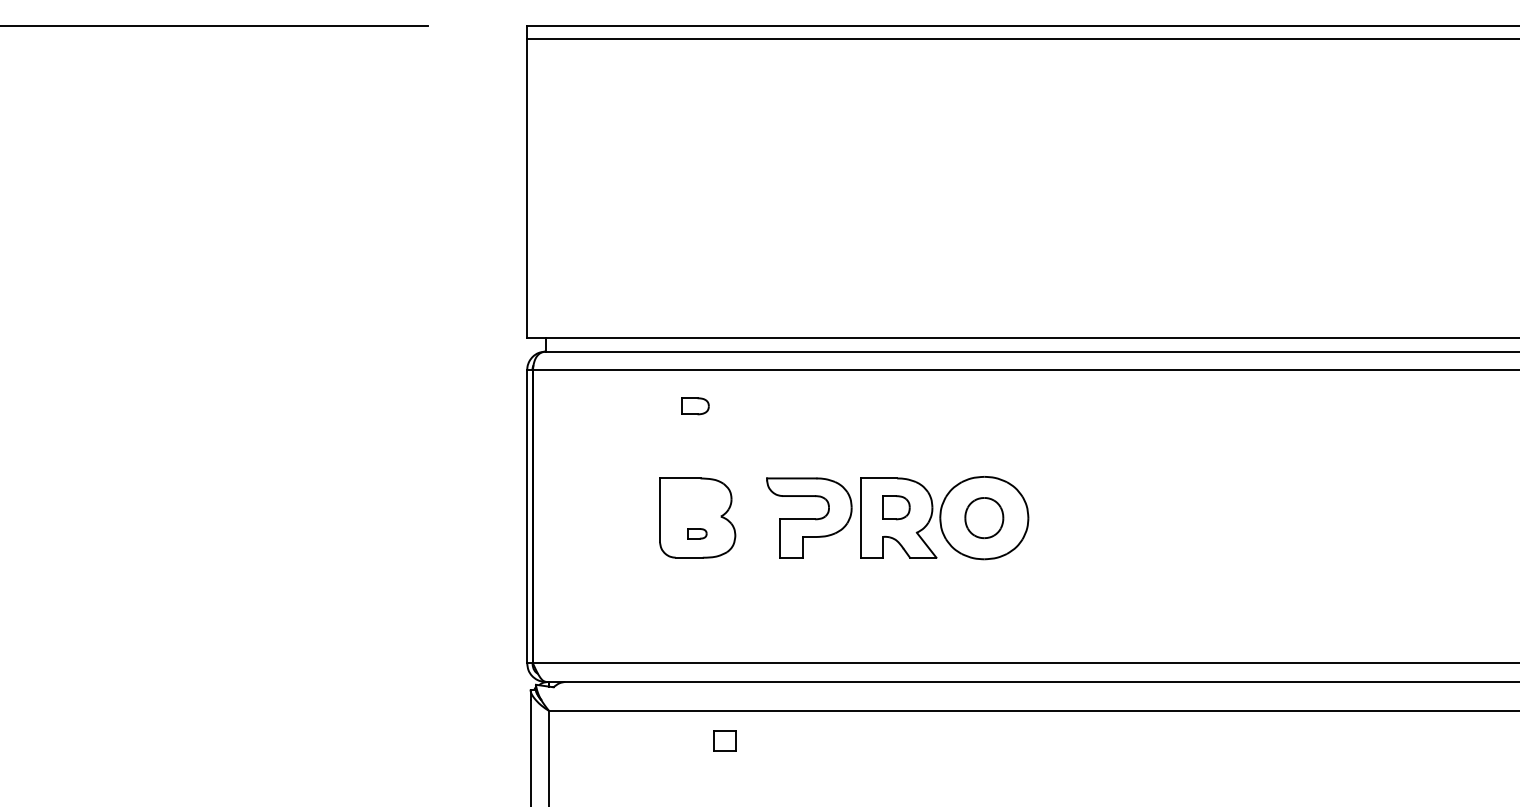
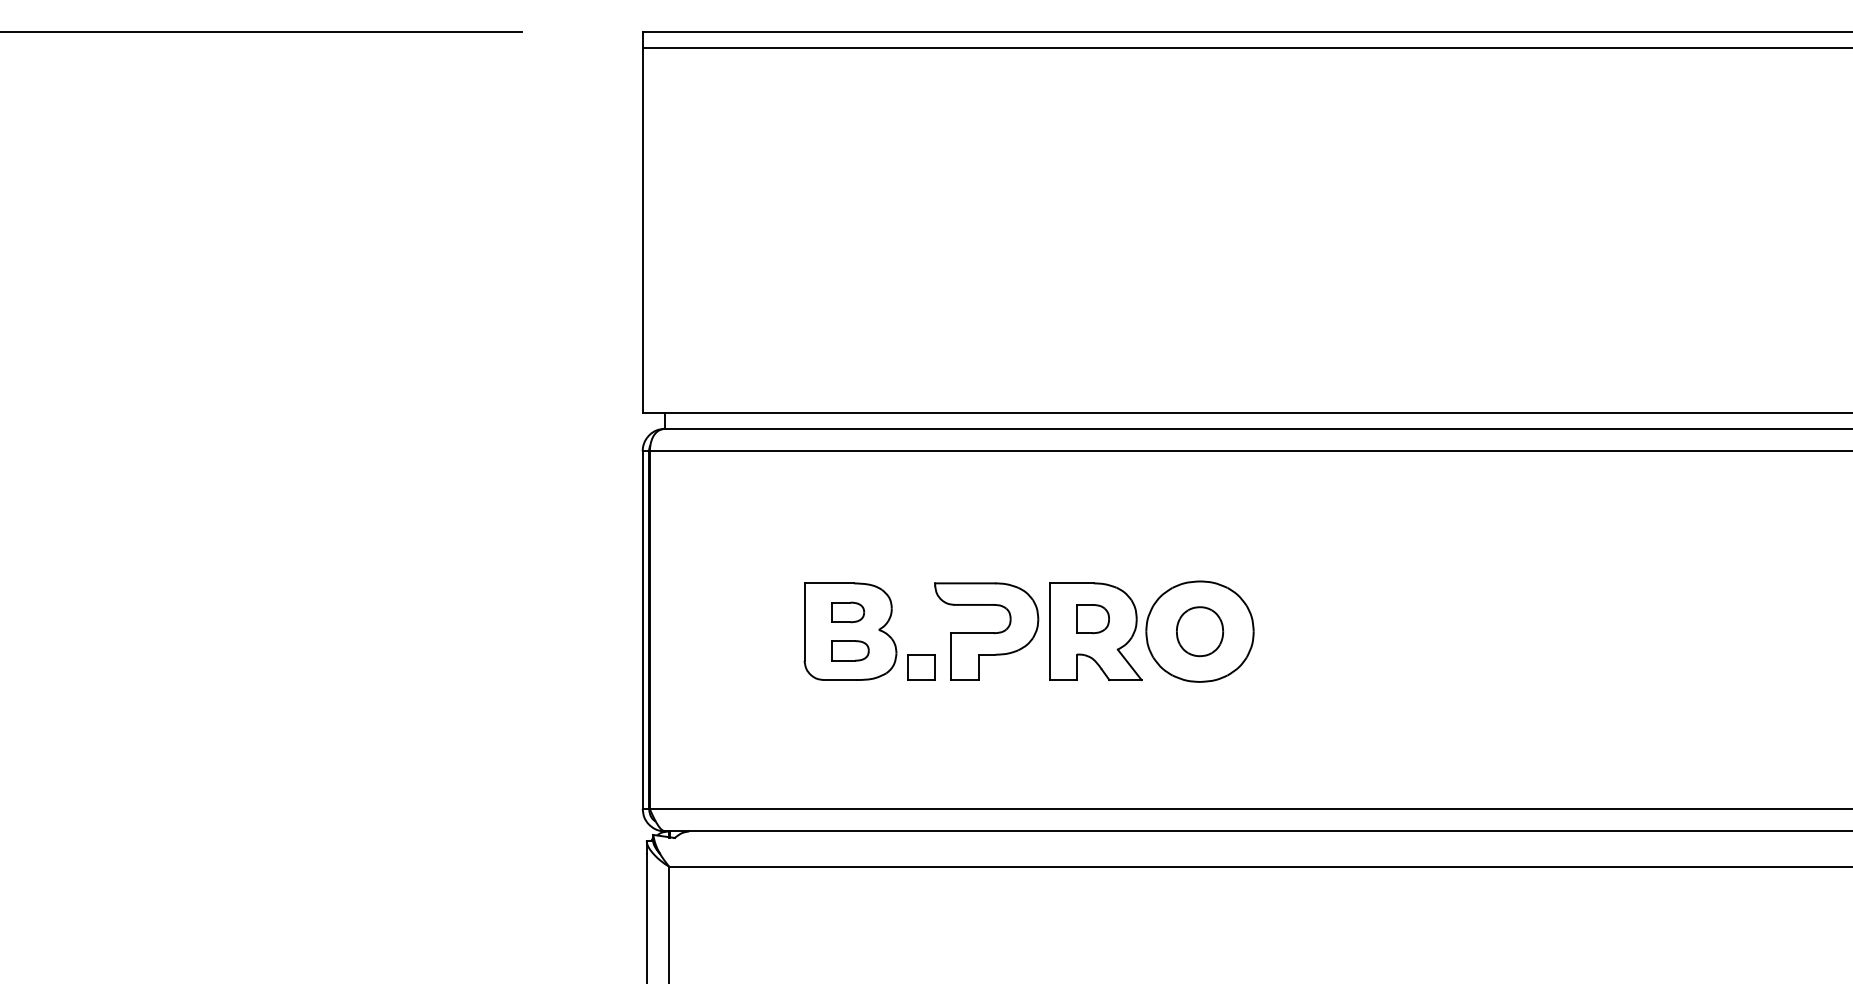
part: (696, 406) -> (848, 612), moved
part: (697, 533) -> (850, 650), size x1.67
part: (724, 741) -> (921, 667), moved

